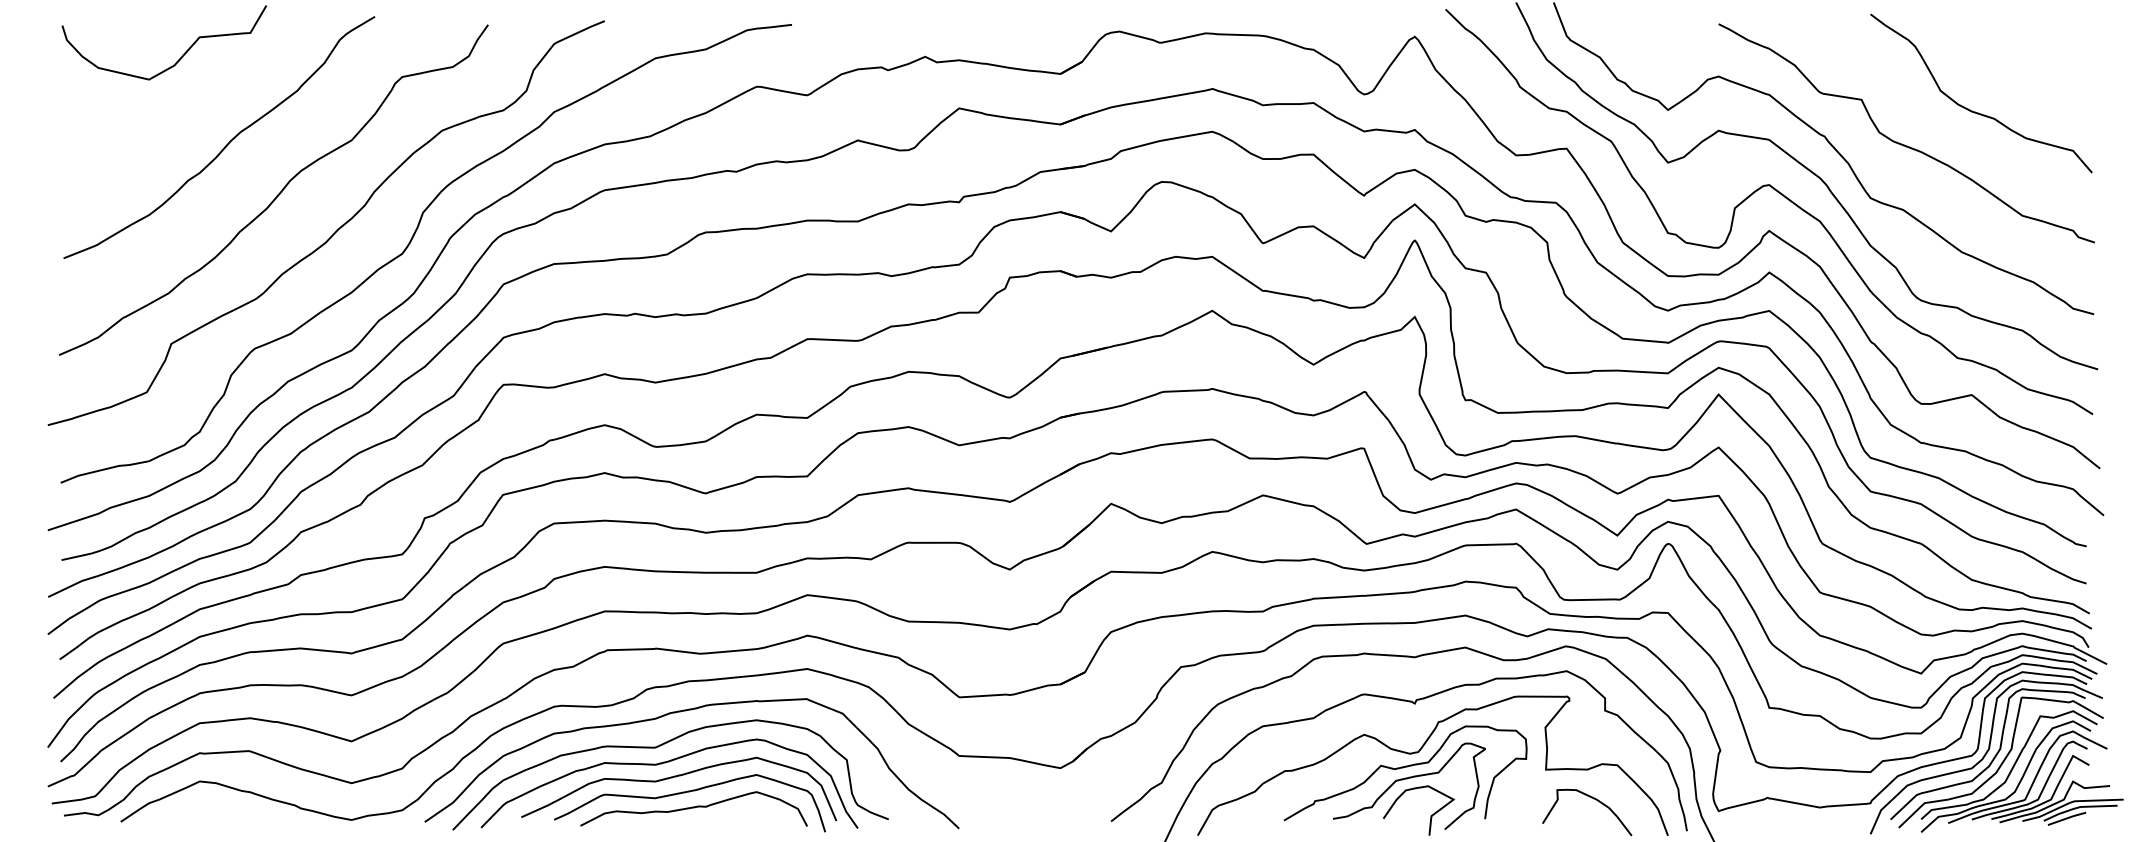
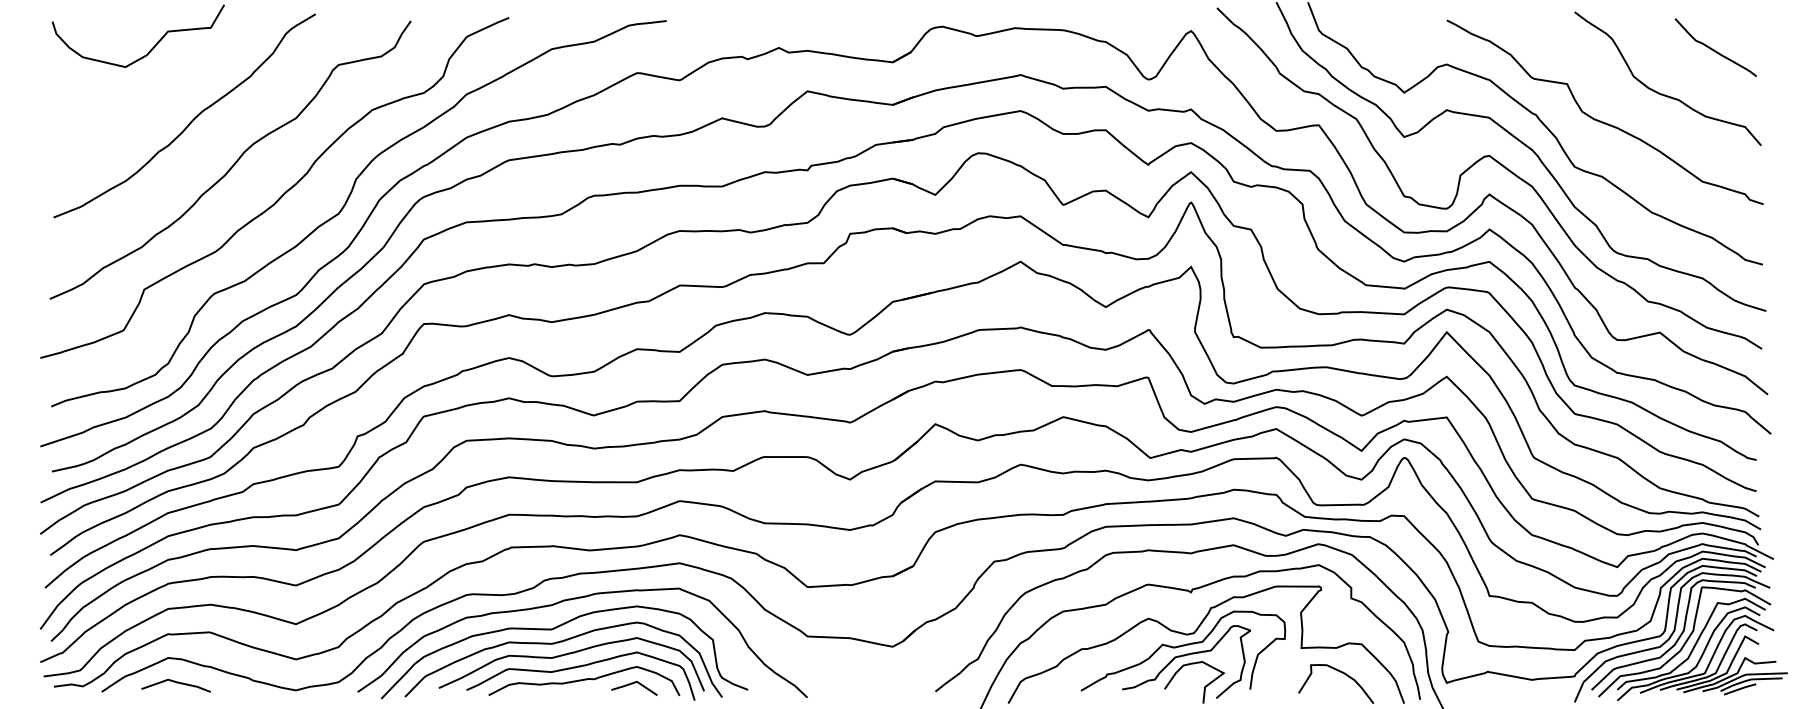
curve: (2036, 58) -> (1714, 49), added
curve: (209, 811) -> (176, 683), added
line: (751, 813) -> (632, 684), added

